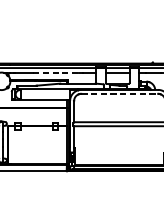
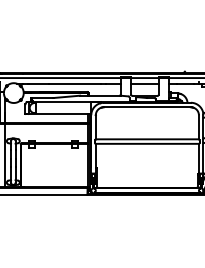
line: (56, 72) -> (75, 83), dashed -> solid
line: (119, 94) -> (147, 107), dashed -> solid

